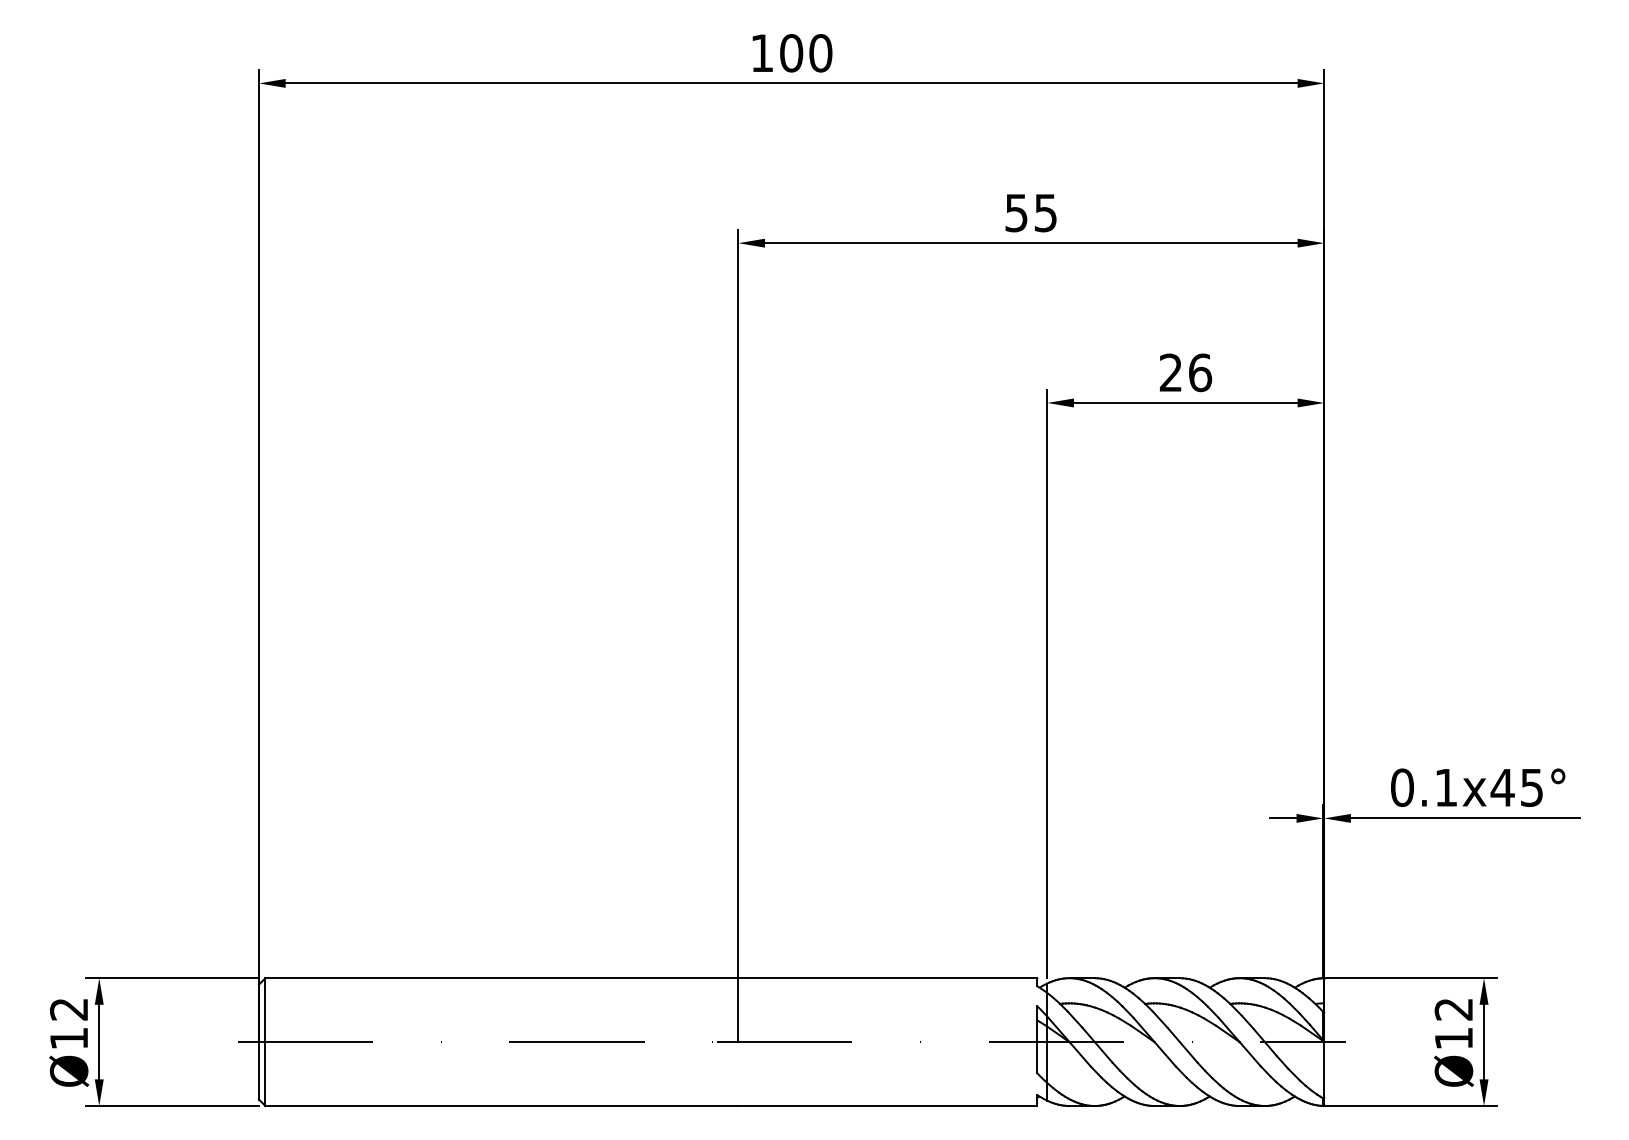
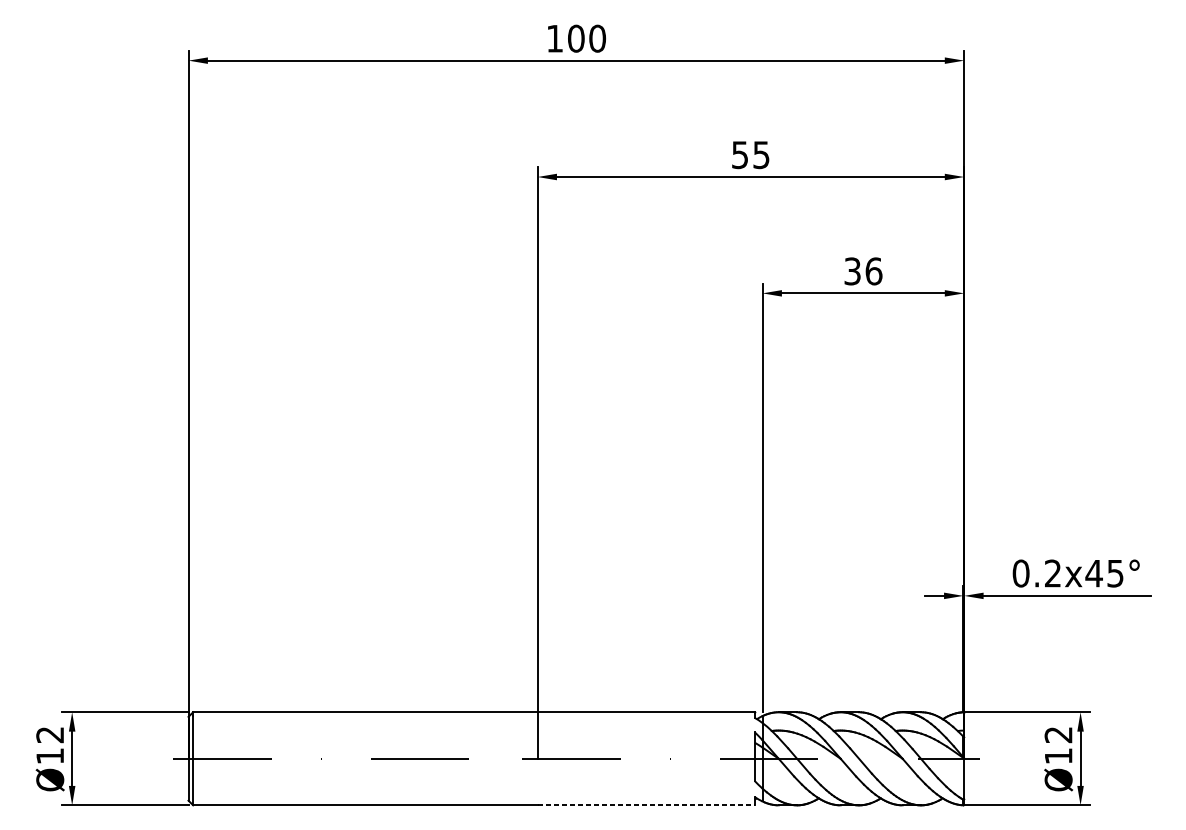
text: (1170, 372) -> (852, 271), 26 -> 36
text: (1445, 787) -> (1052, 573), 0.1x45° -> 0.2x45°
line: (888, 1106) -> (646, 805), solid -> dashed

